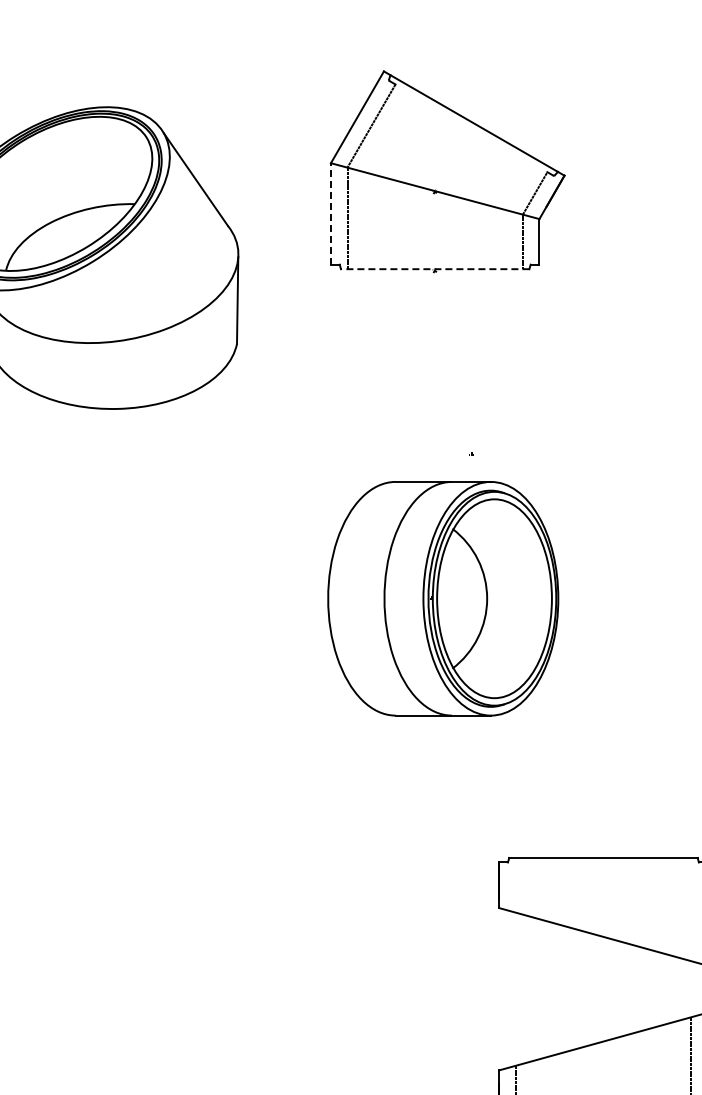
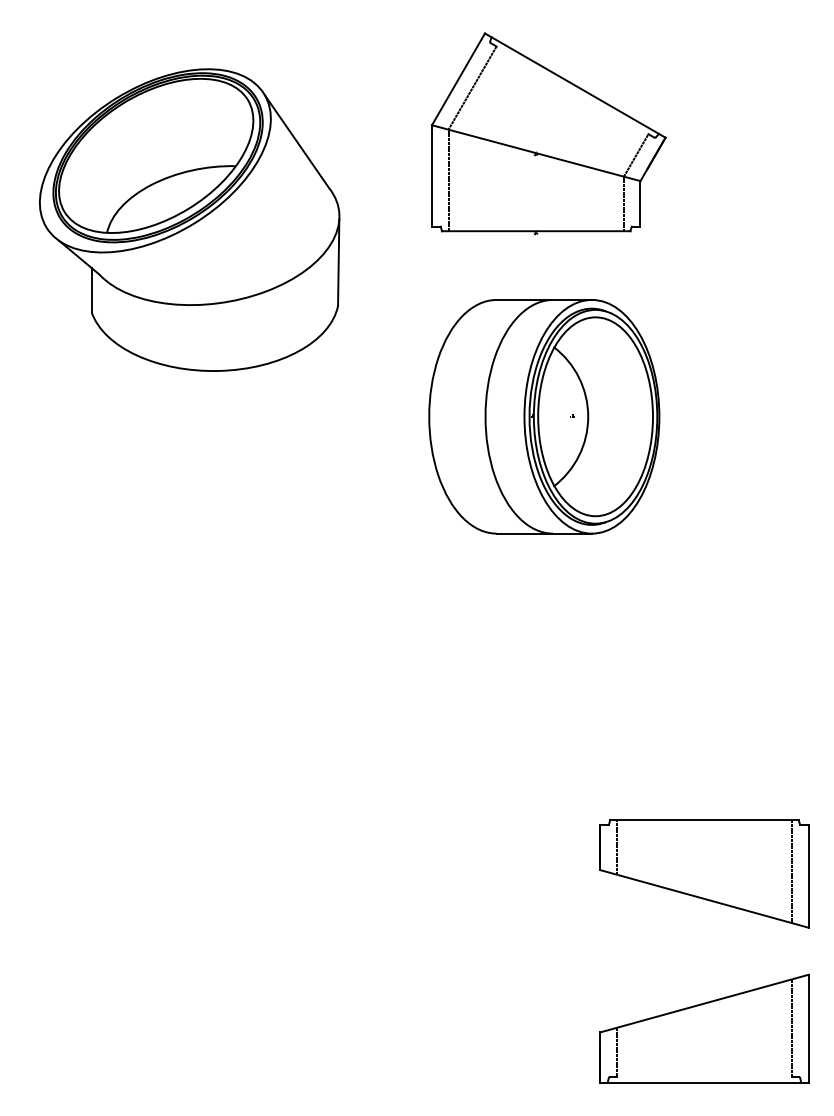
line: (331, 213) -> (432, 175), dashed -> solid
line: (434, 269) -> (535, 231), dashed -> solid
part: (443, 598) -> (544, 416), moved
line: (515, 884) -> (616, 846), added
line: (691, 909) -> (792, 871), added

